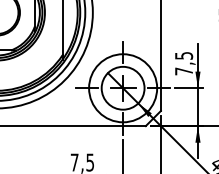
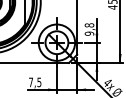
text: (184, 63) -> (89, 29), 7,5 -> 9,8

